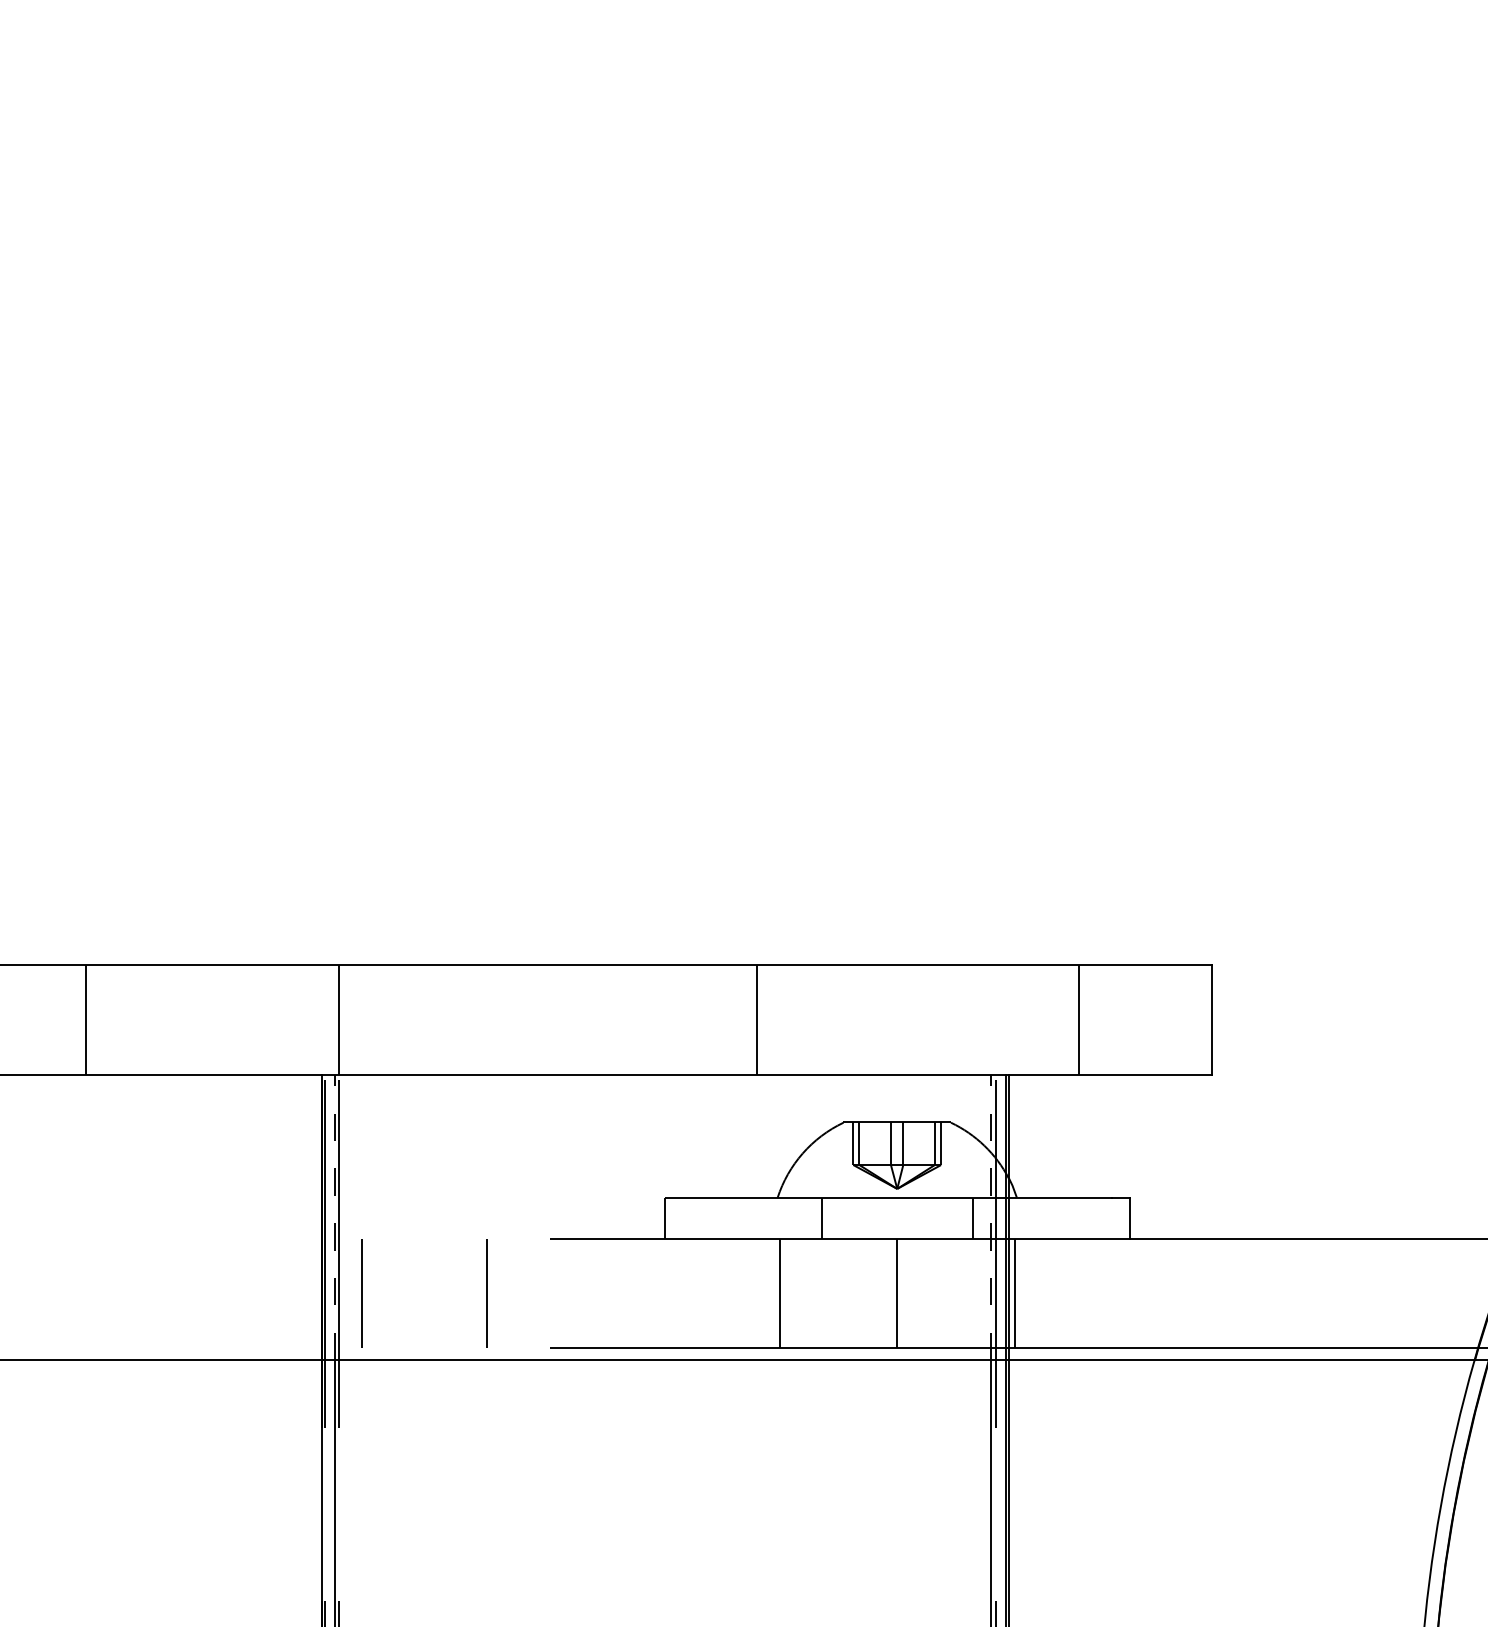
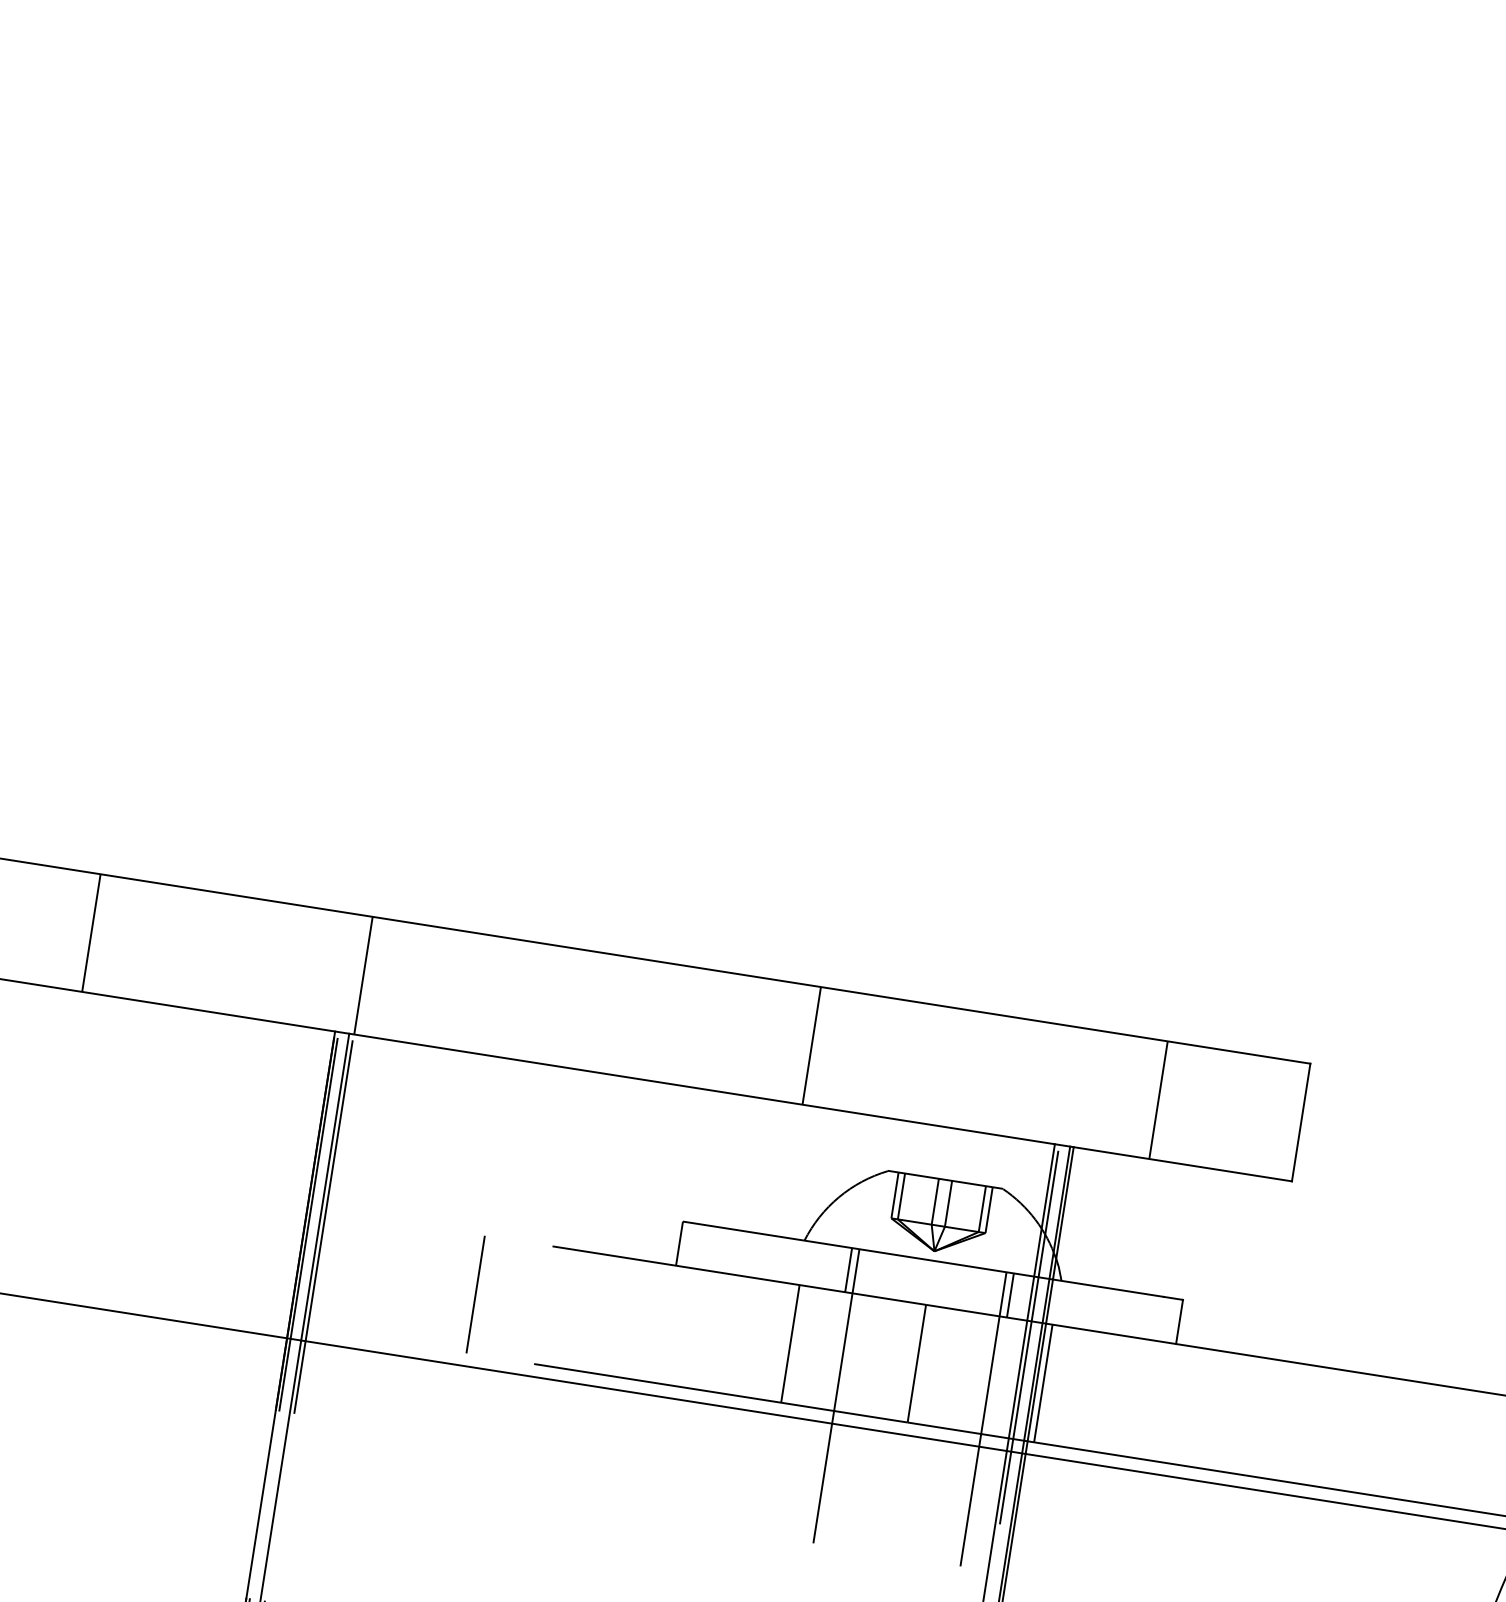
line: (334, 1217) -> (324, 1187), dashed -> solid
line: (991, 1217) -> (1030, 1297), dashed -> solid
line: (361, 1293) -> (341, 1273), removed
line: (828, 1334) -> (836, 1396), added
line: (965, 1334) -> (983, 1419), added

